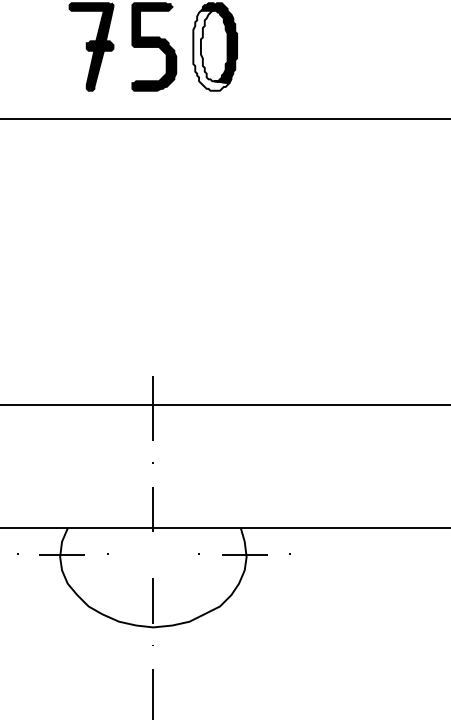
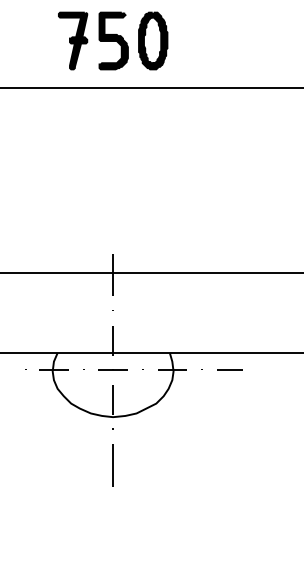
fill: (211, 50) -> (150, 43), added
line: (152, 553) -> (112, 369), added
line: (332, 553) -> (229, 369), added

